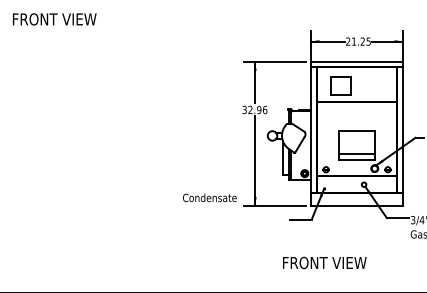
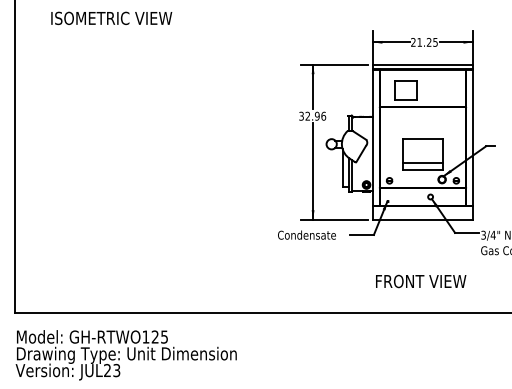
text: (69, 19) -> (112, 18), FRONT VIEW -> ISOMETRIC VIEW
text: (209, 197) -> (306, 234), moved
text: (325, 262) -> (421, 281), moved

